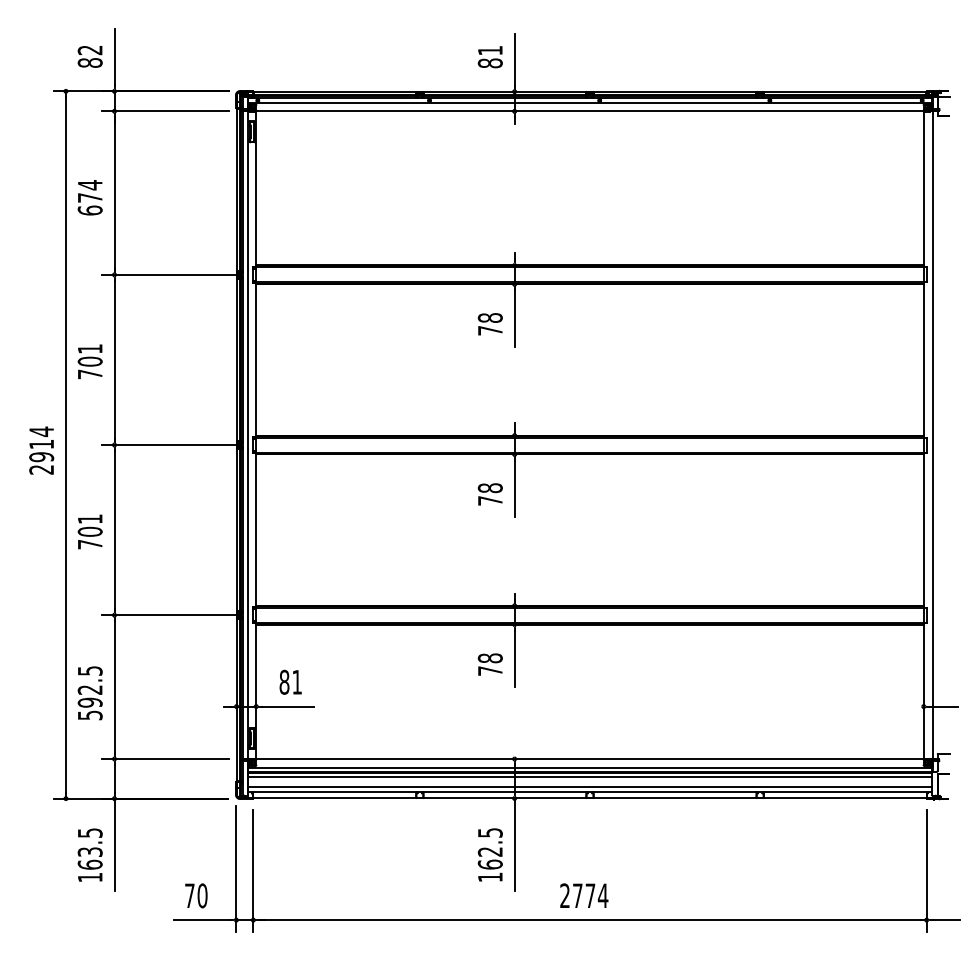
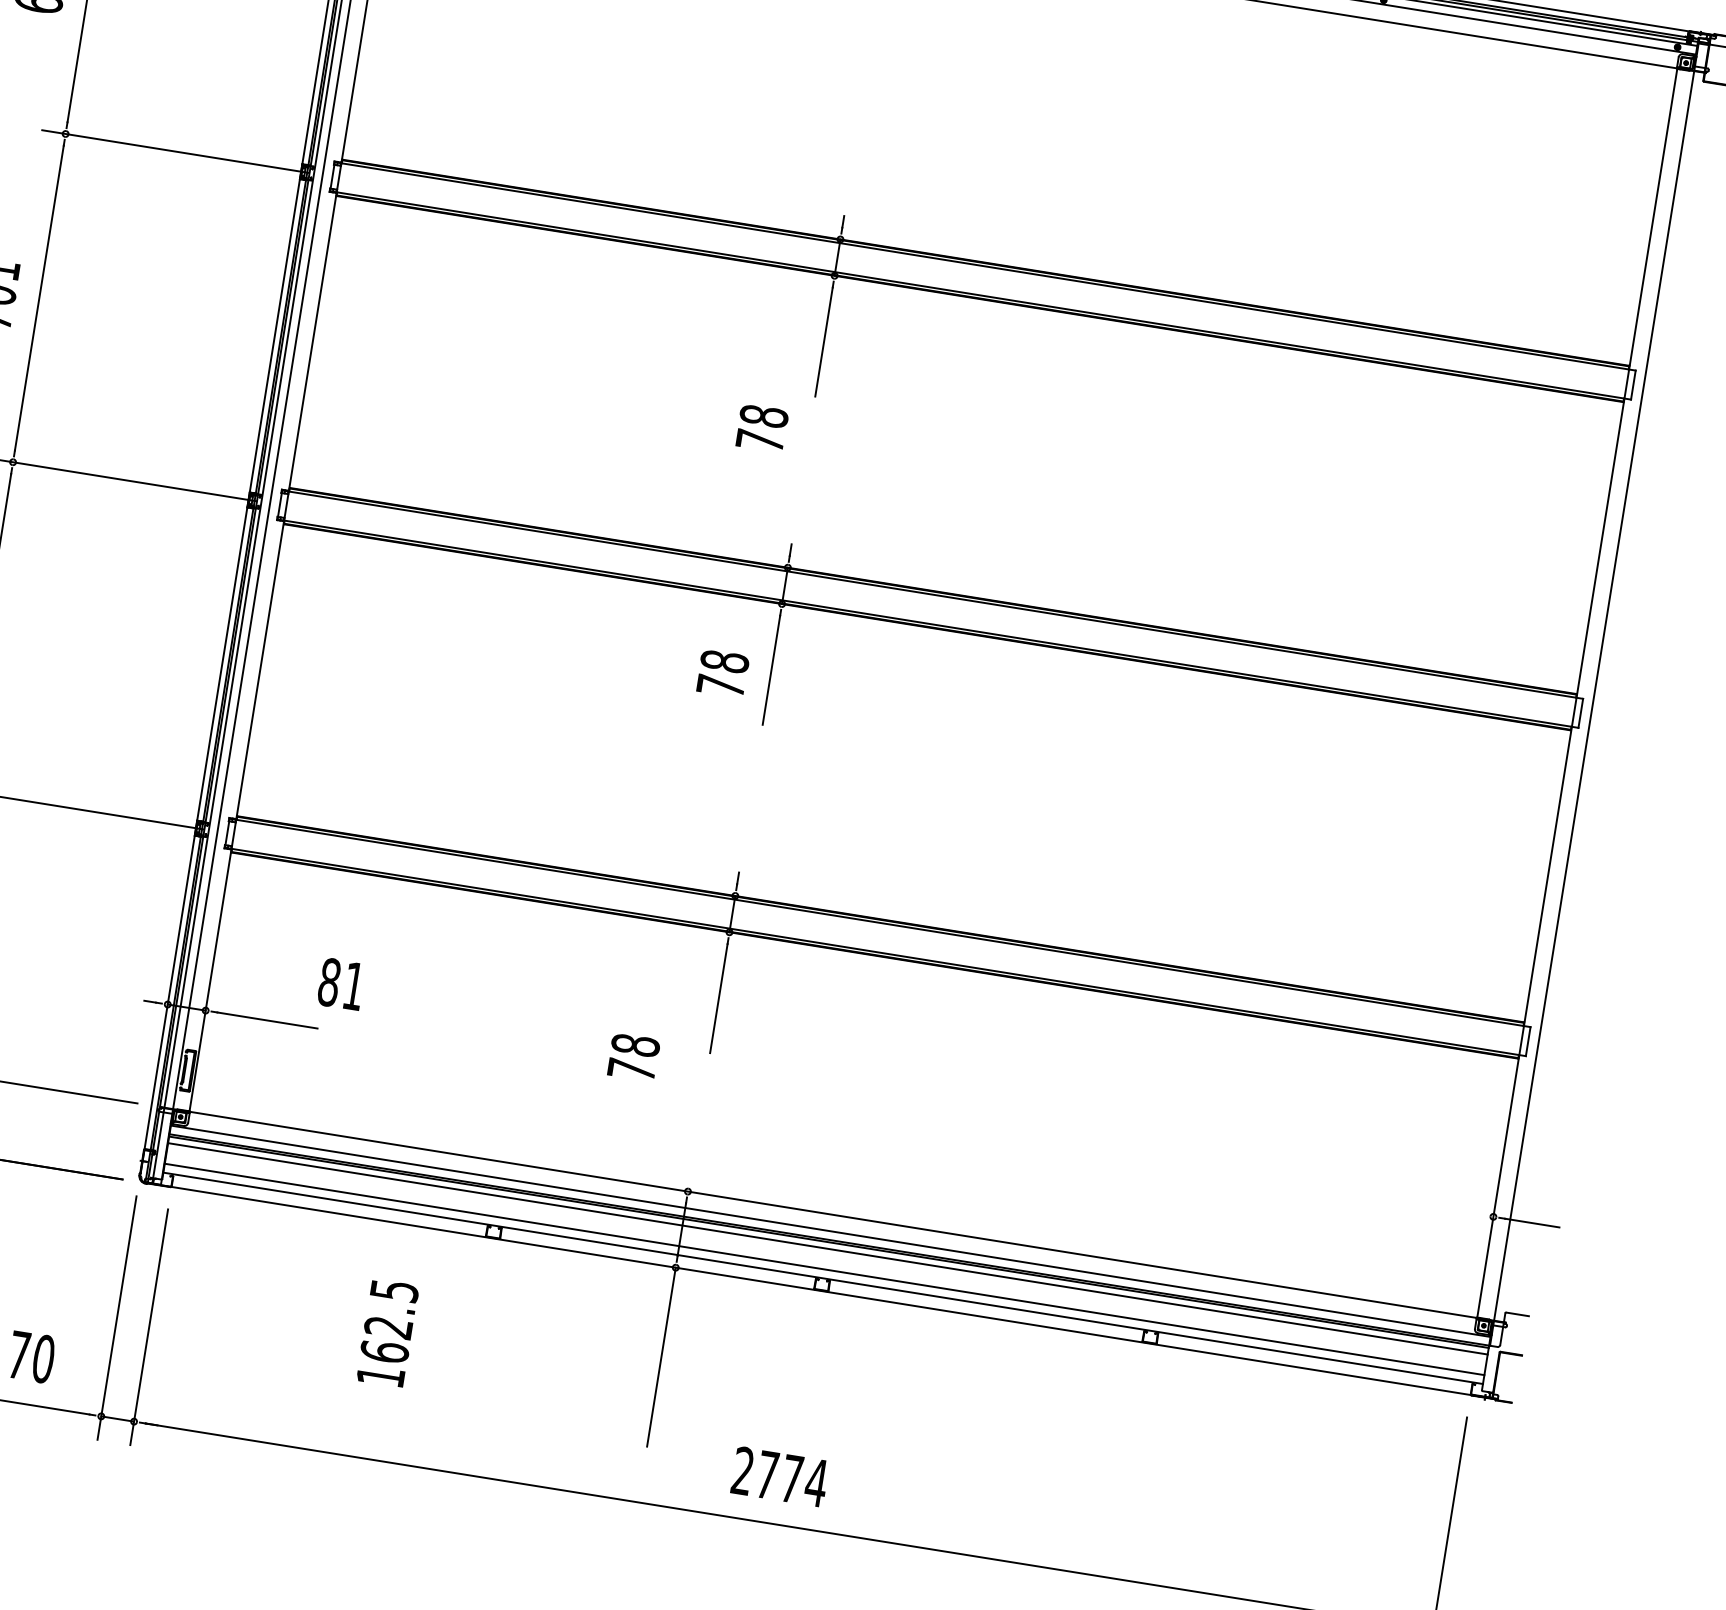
text: (489, 324) -> (760, 428), moved
text: (489, 664) -> (632, 1056), moved
text: (290, 681) -> (341, 982), moved
text: (489, 854) -> (386, 1332), moved

